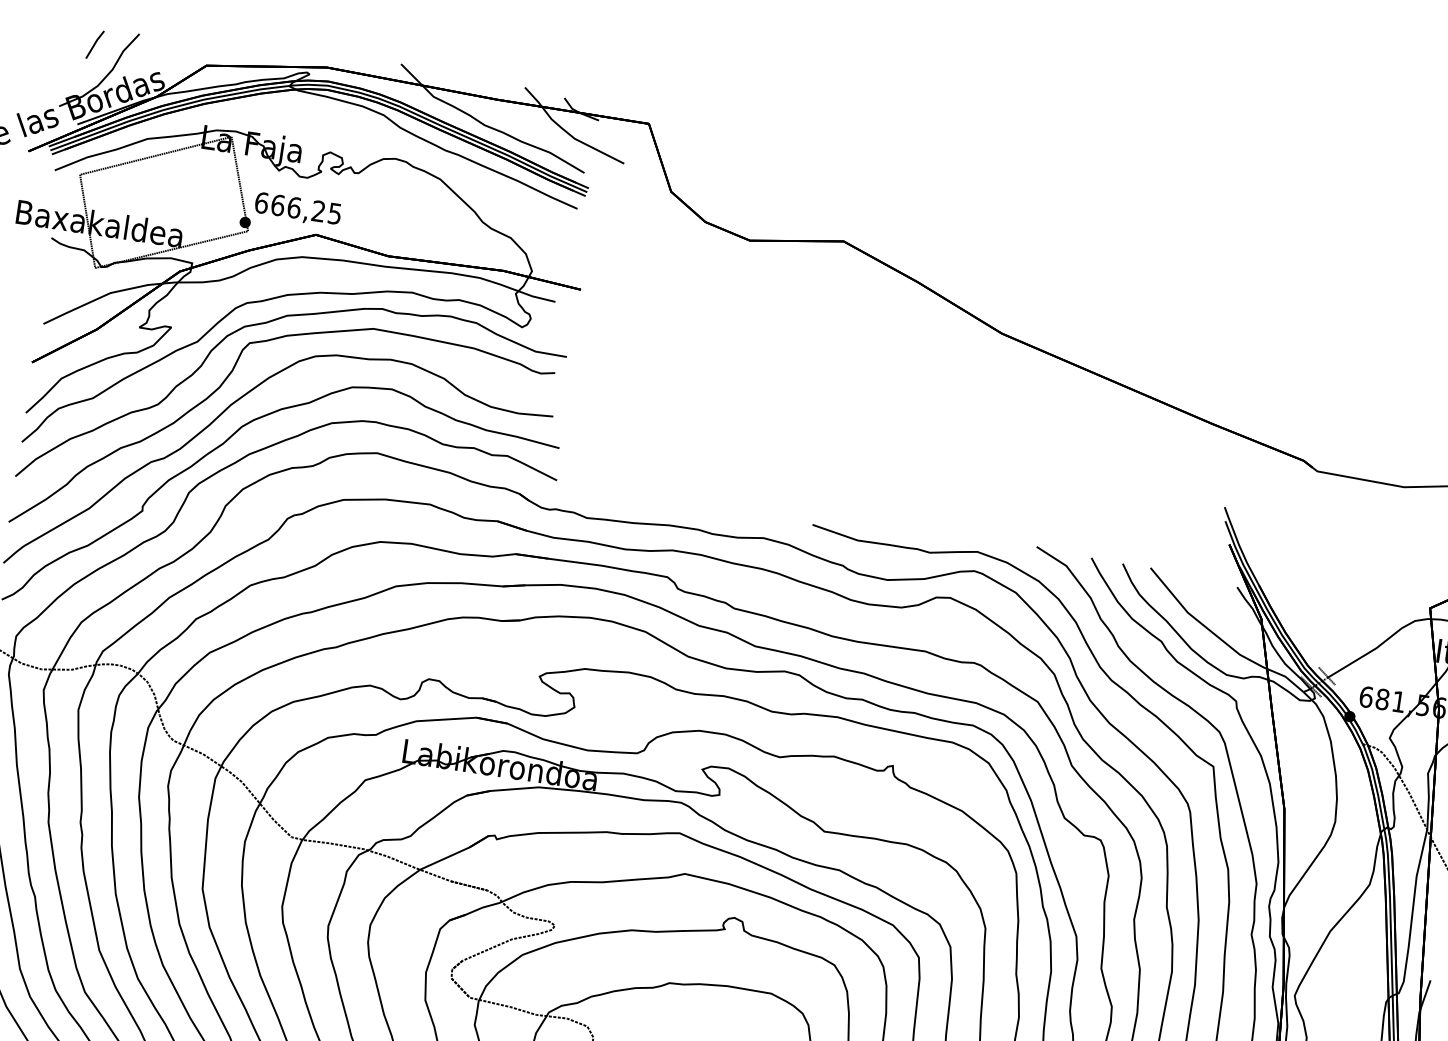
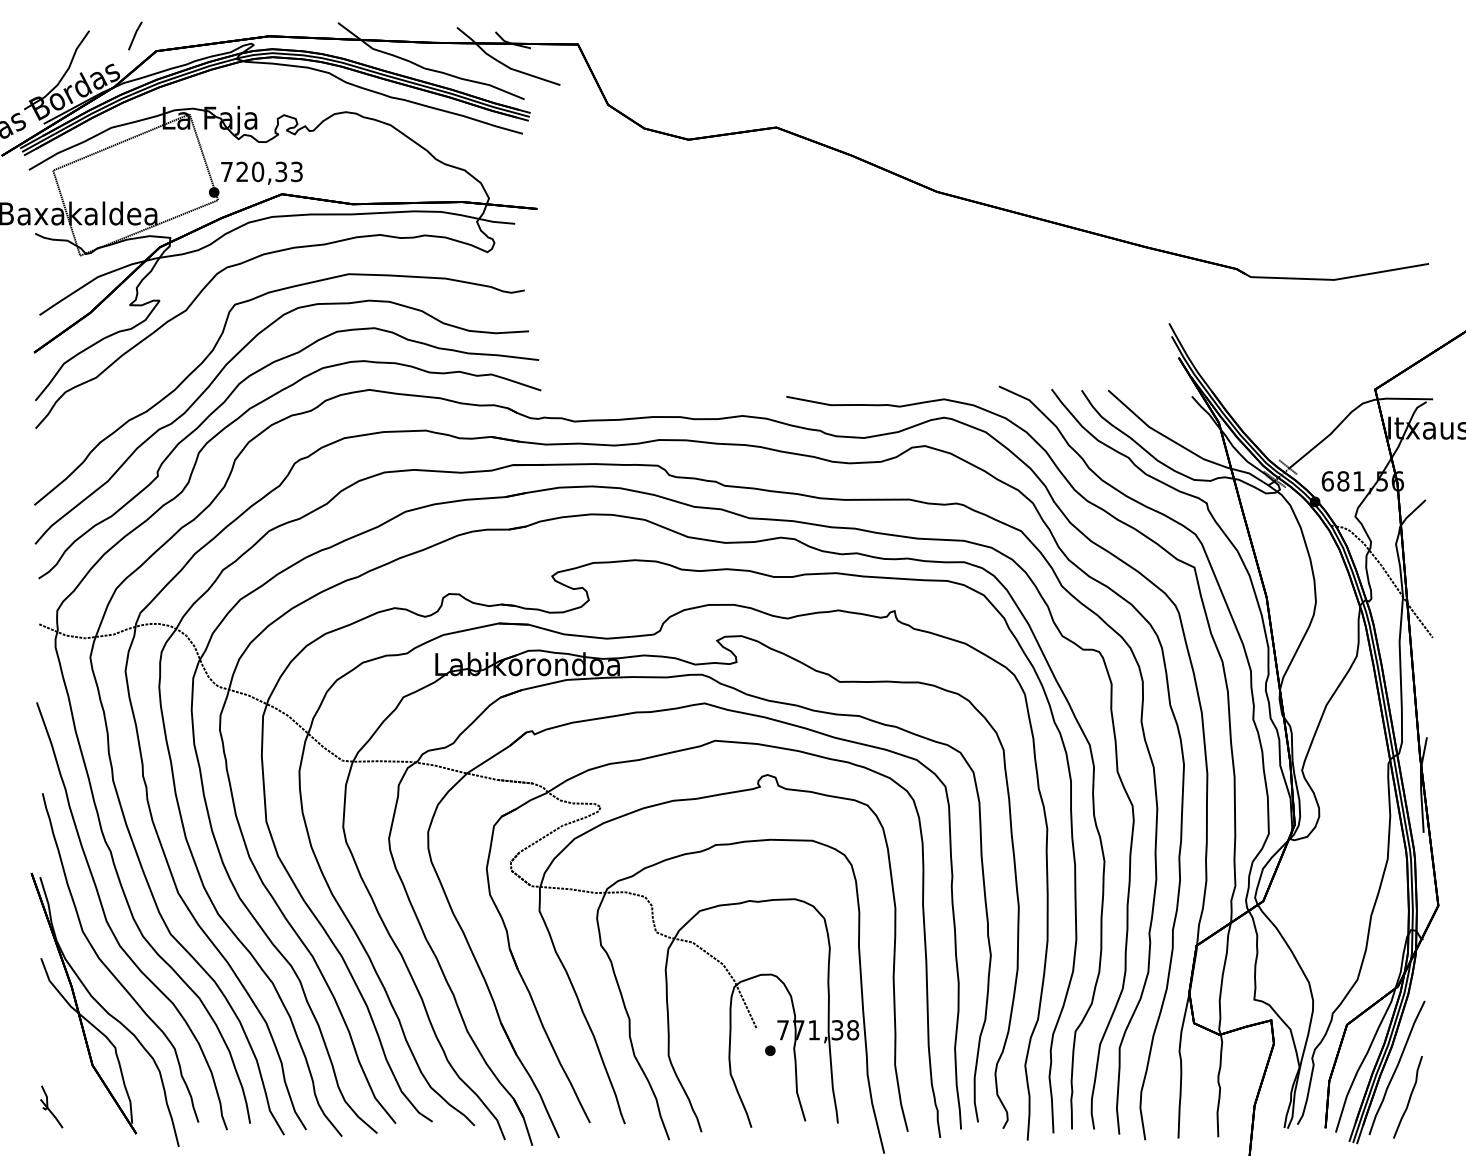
line: (95, 44) -> (135, 35), moved
text: (297, 207) -> (261, 171), 666,25 -> 720,33
curve: (265, 324) -> (247, 284), removed

